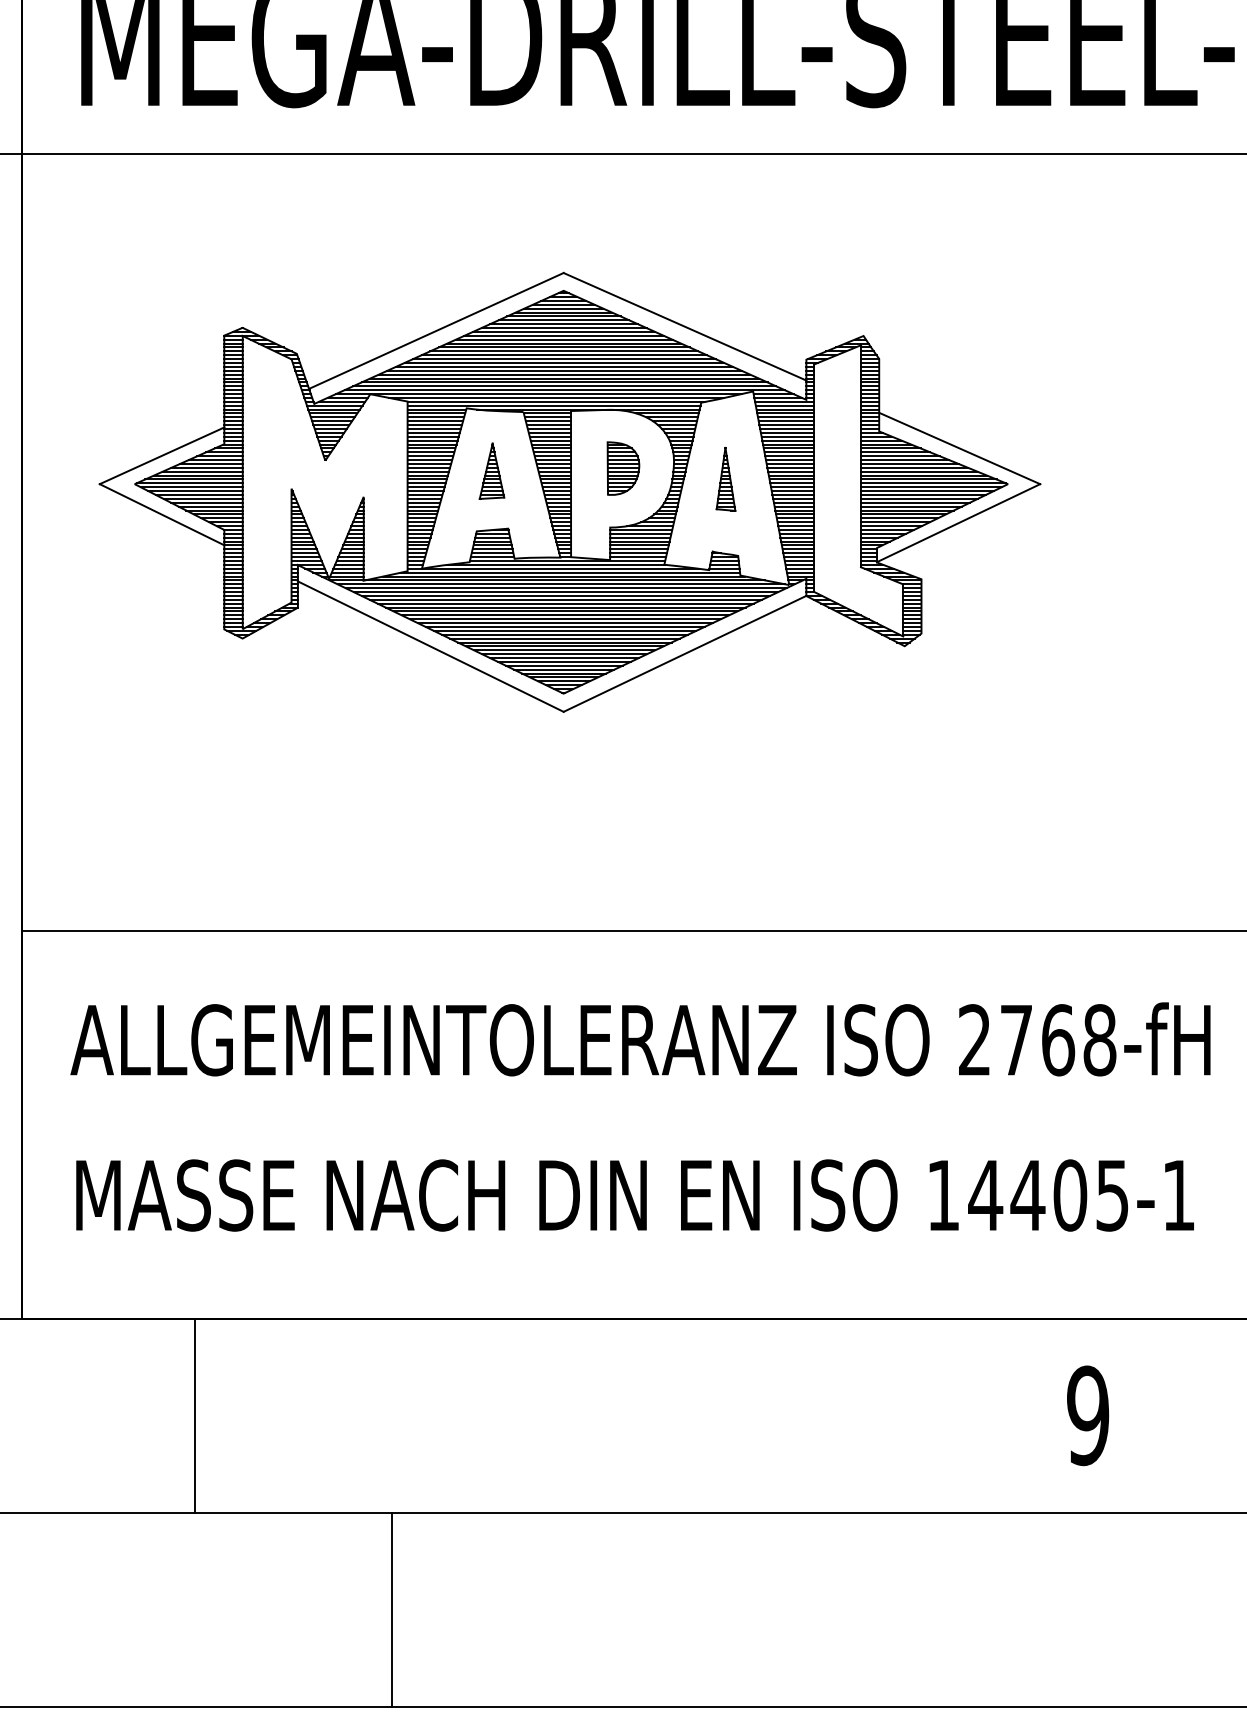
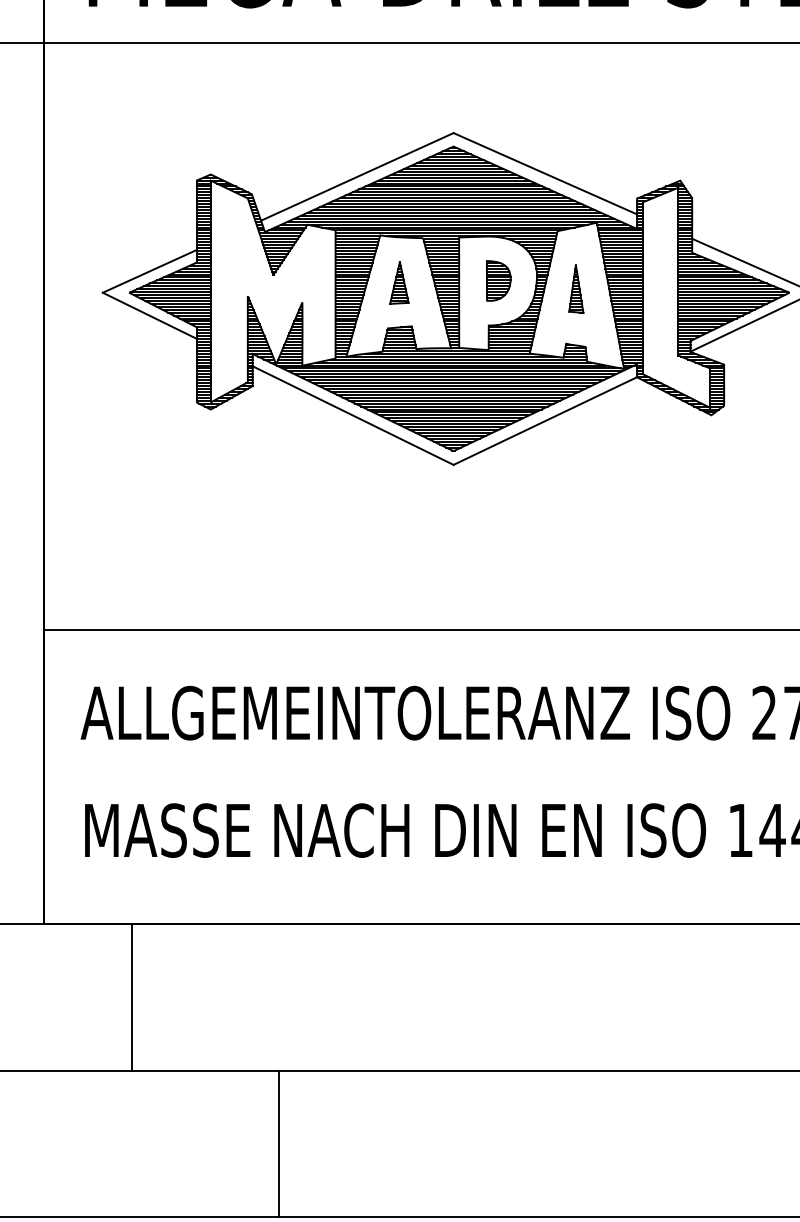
line: (194, 1415) -> (132, 996), moved
line: (391, 1609) -> (278, 1143), moved

